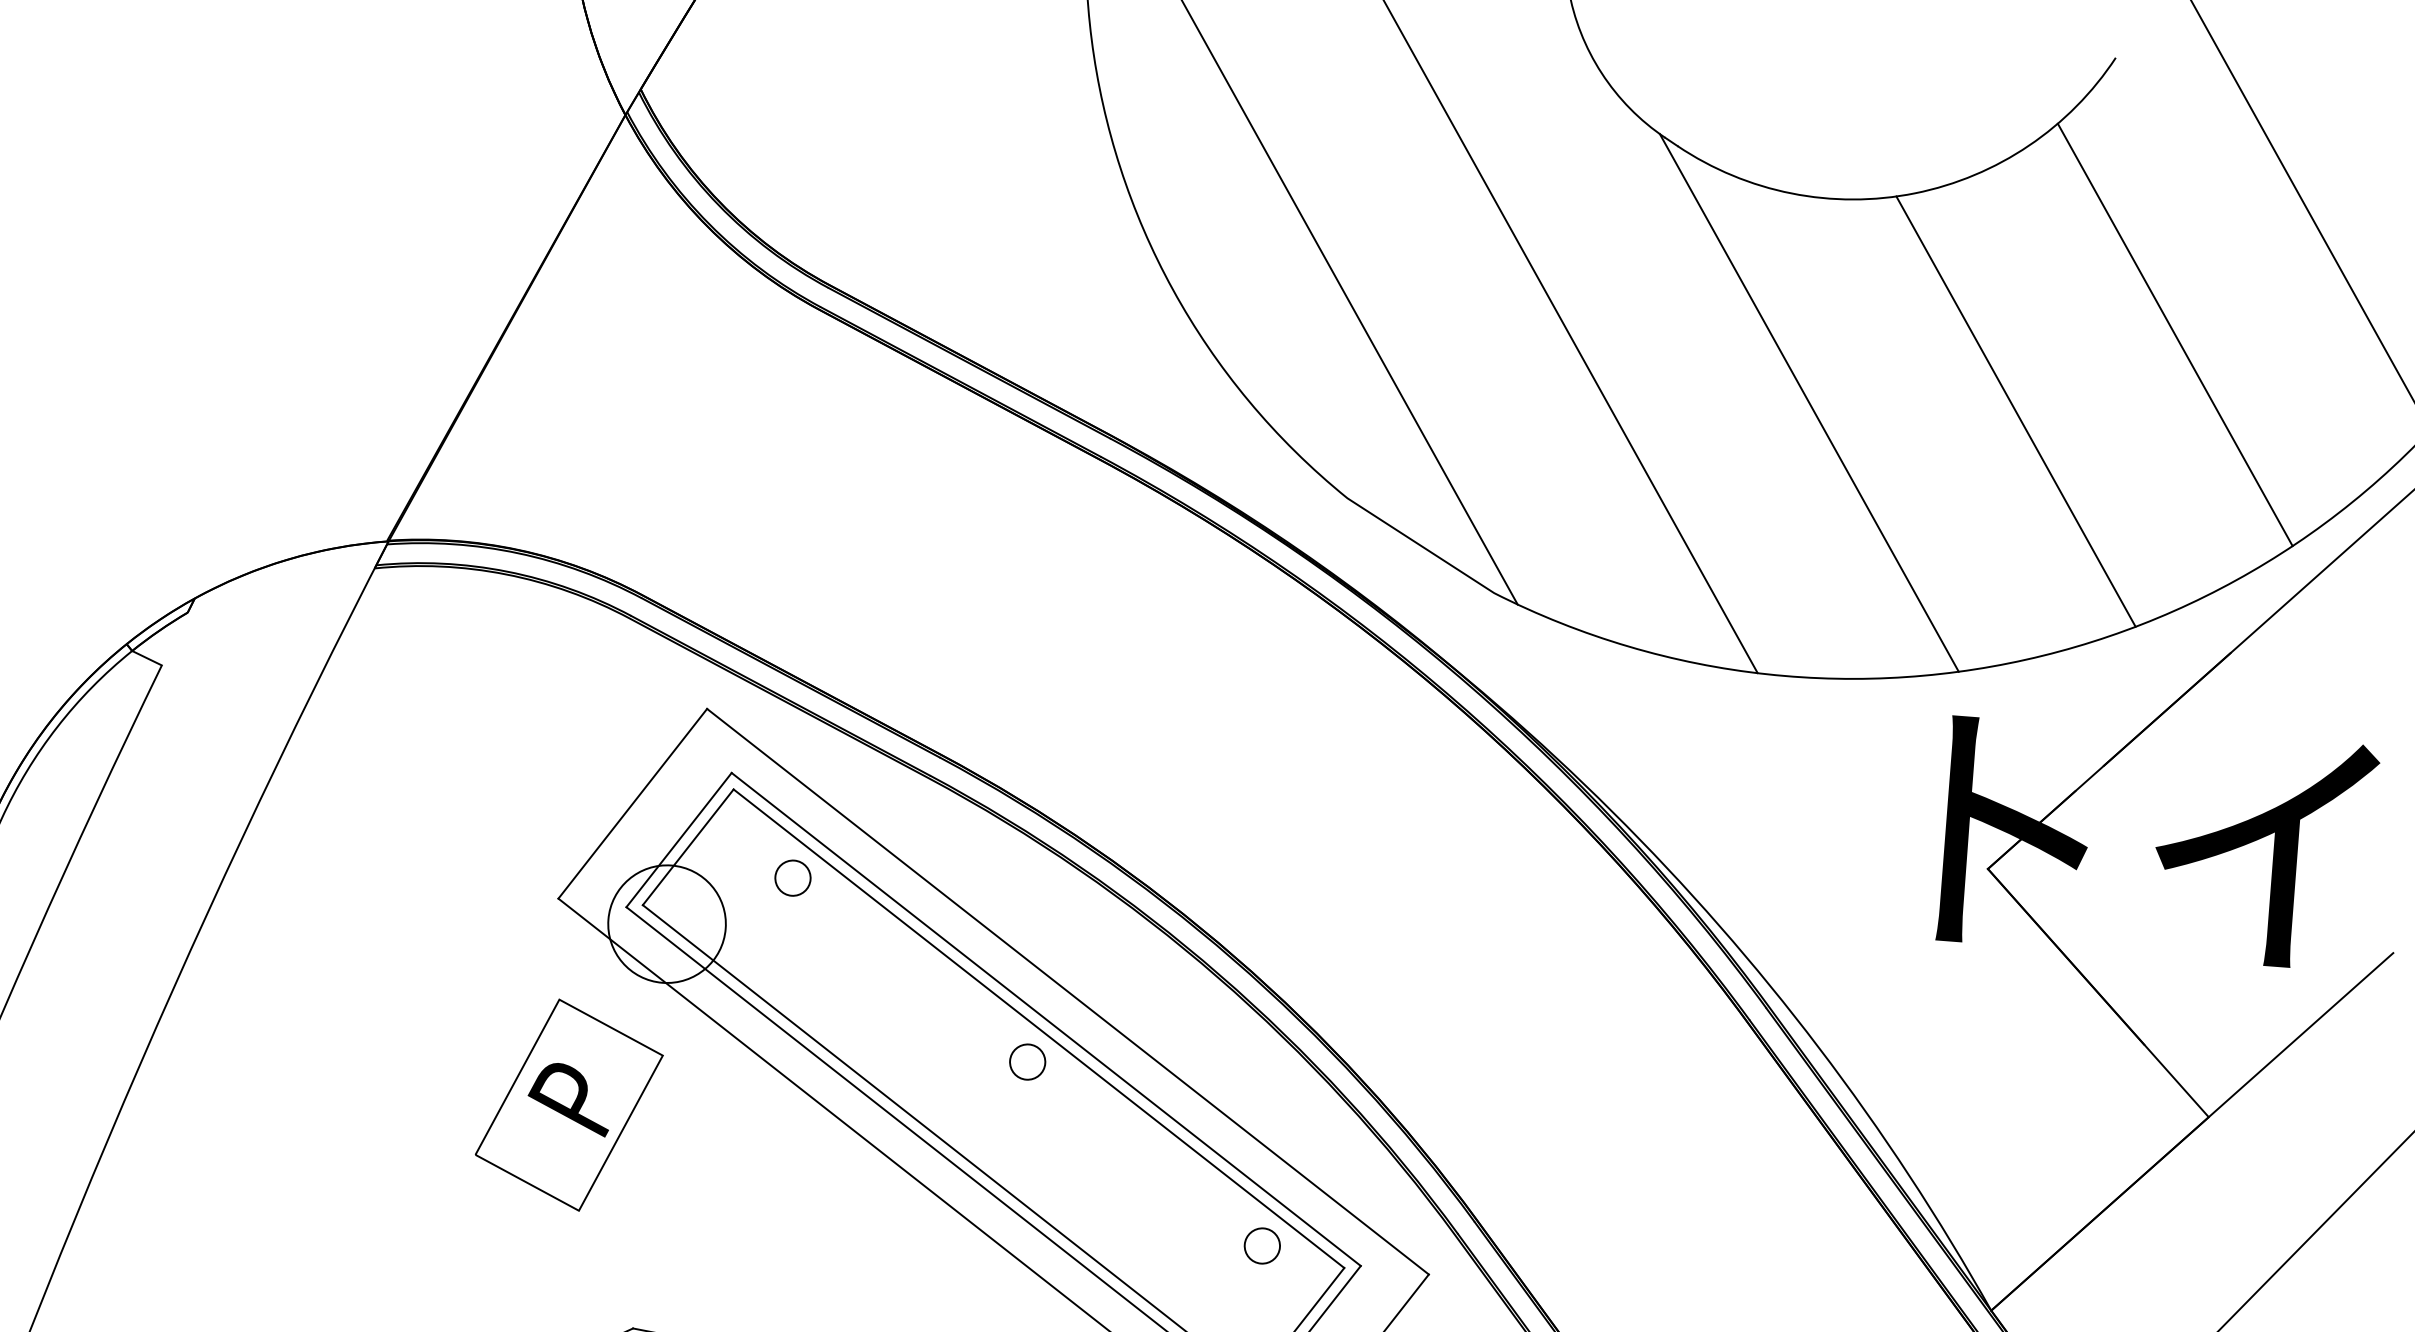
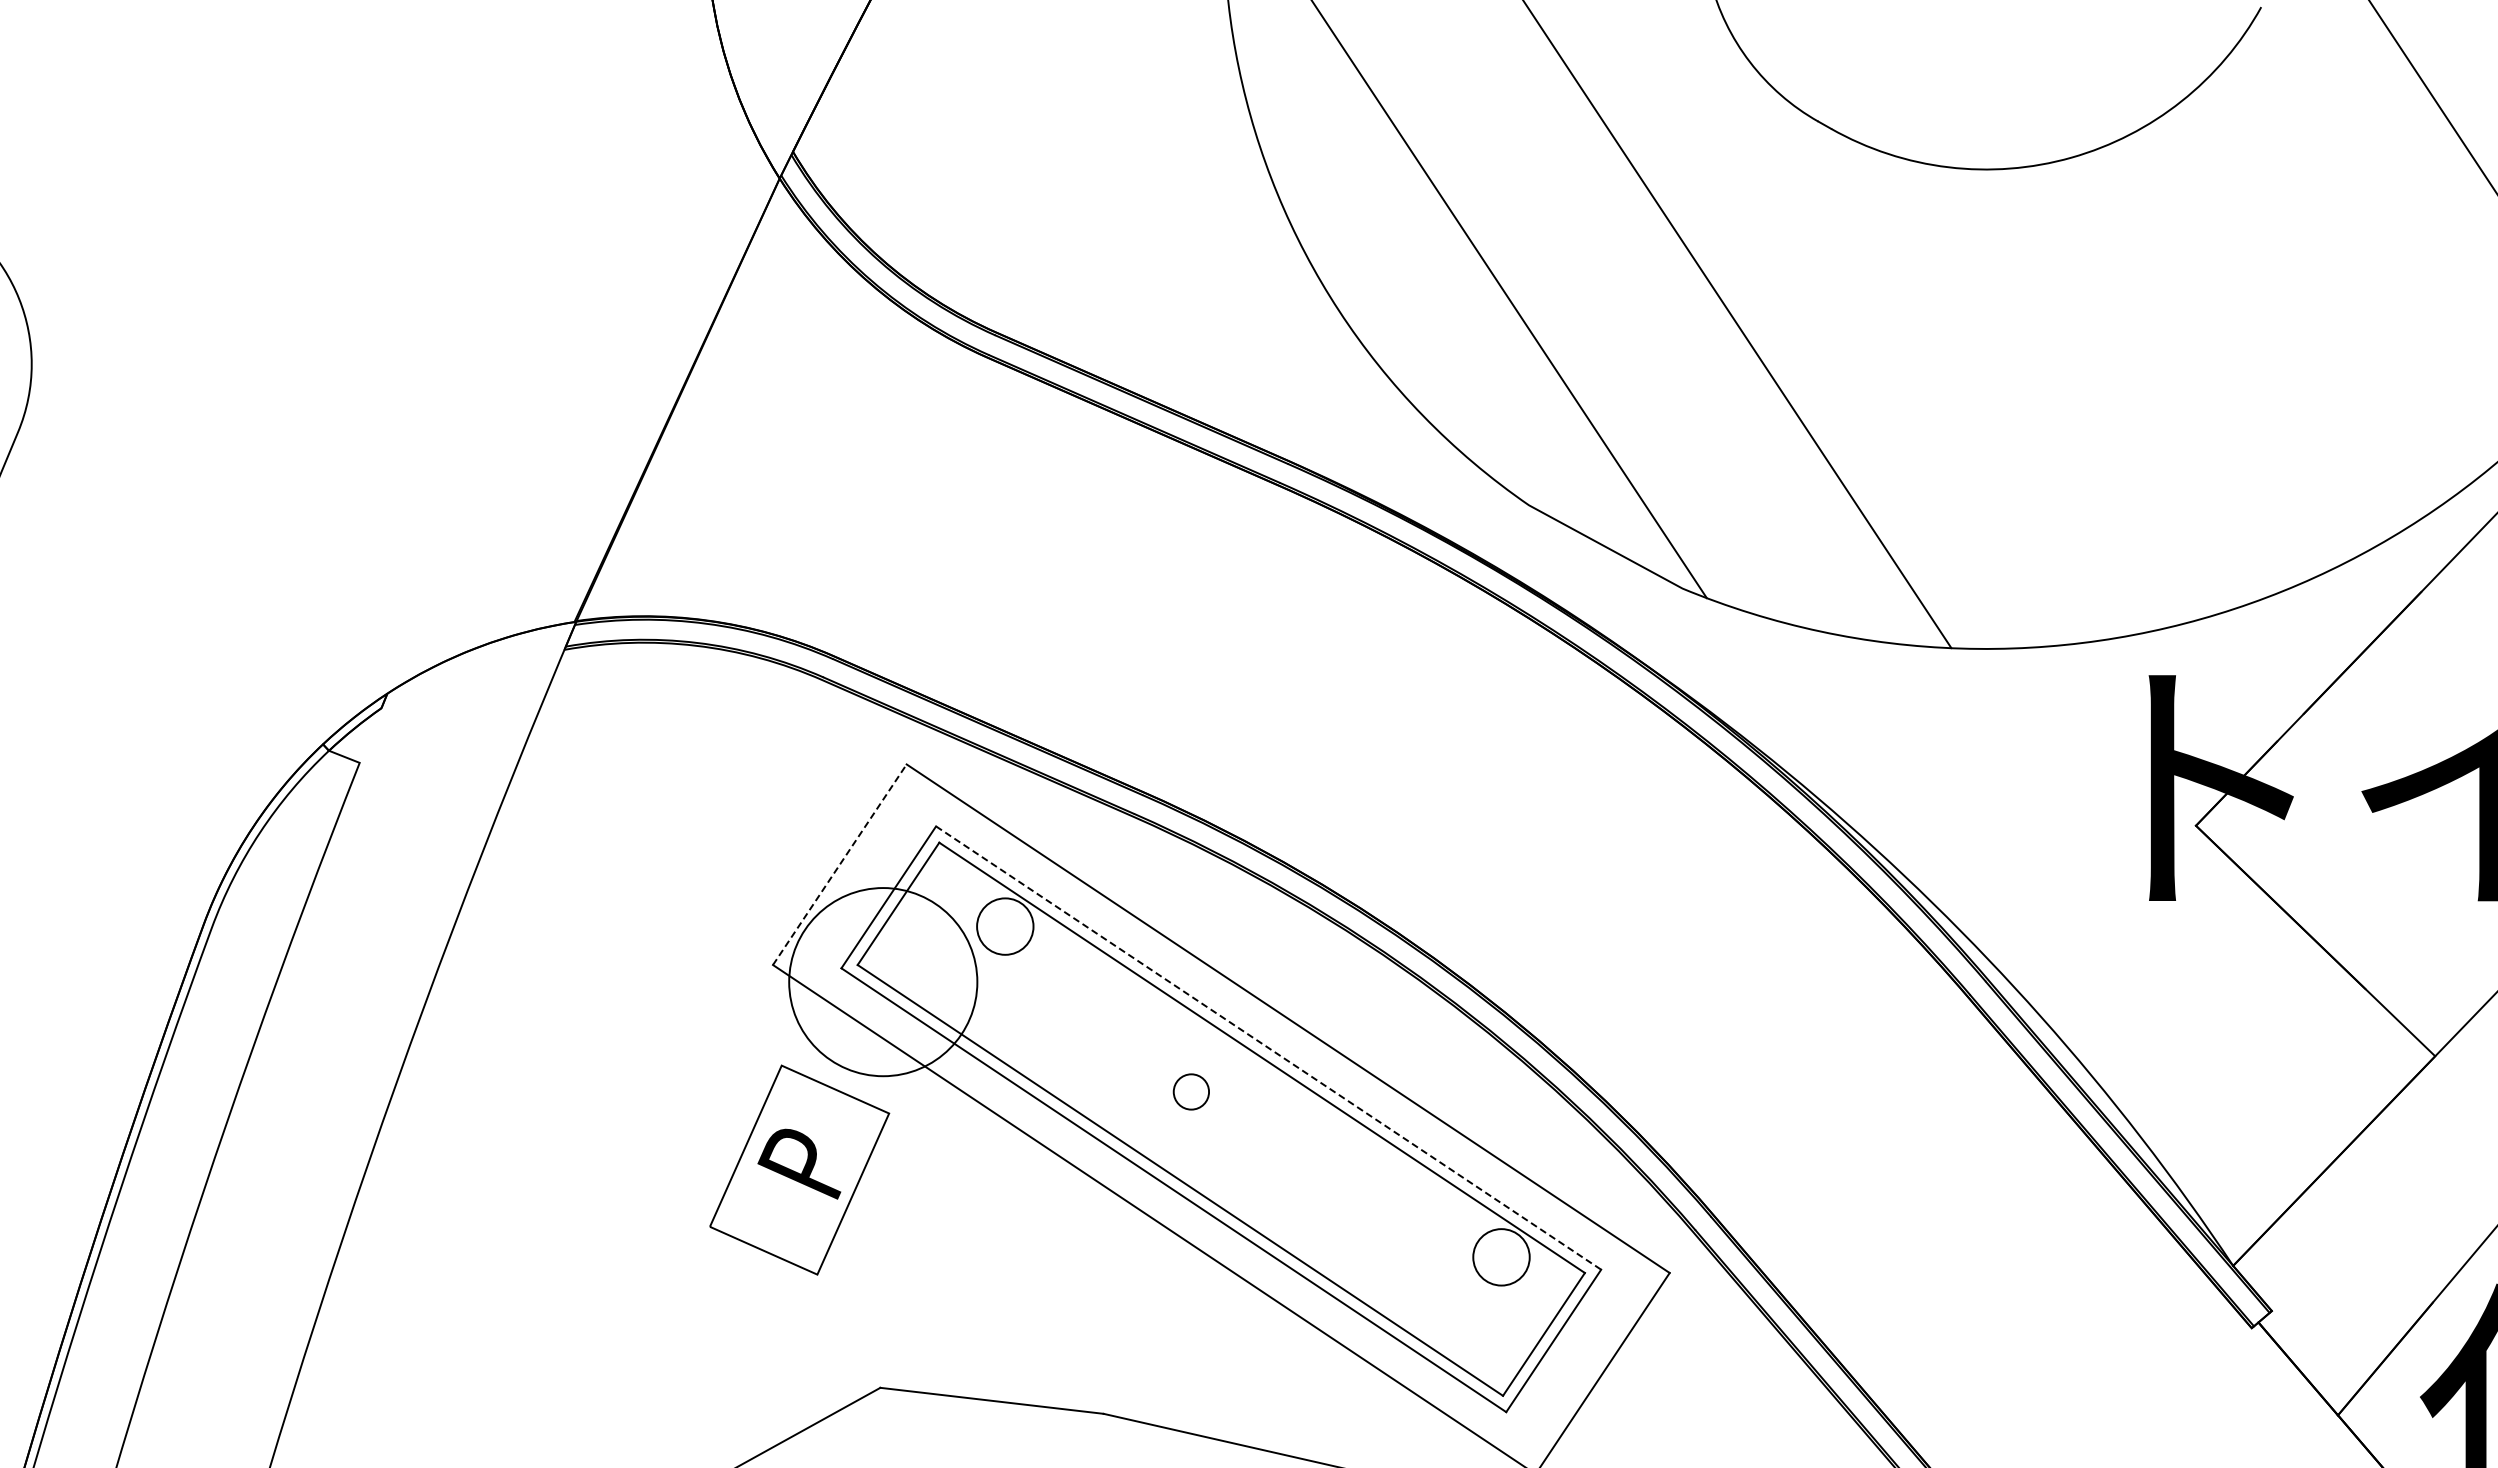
line: (2174, 334) -> (2341, 278), removed
line: (1808, 402) -> (1981, 374), removed
line: (2015, 411) -> (2188, 367), removed
line: (632, 803) -> (839, 864), solid -> dashed
circle: (792, 878) -> (1004, 926), size x1.6
circle: (667, 923) -> (883, 981), size x1.6
line: (1046, 1019) -> (1268, 1048), solid -> dashed
circle: (1026, 1061) -> (1190, 1091), moved
circle: (1262, 1245) -> (1501, 1256), size x1.6

